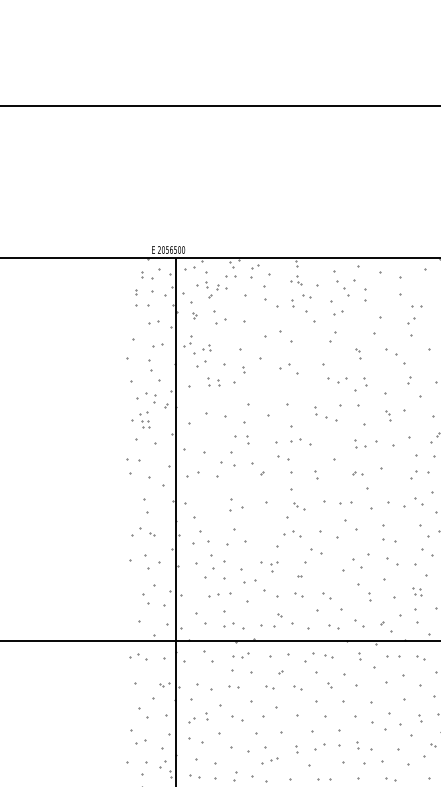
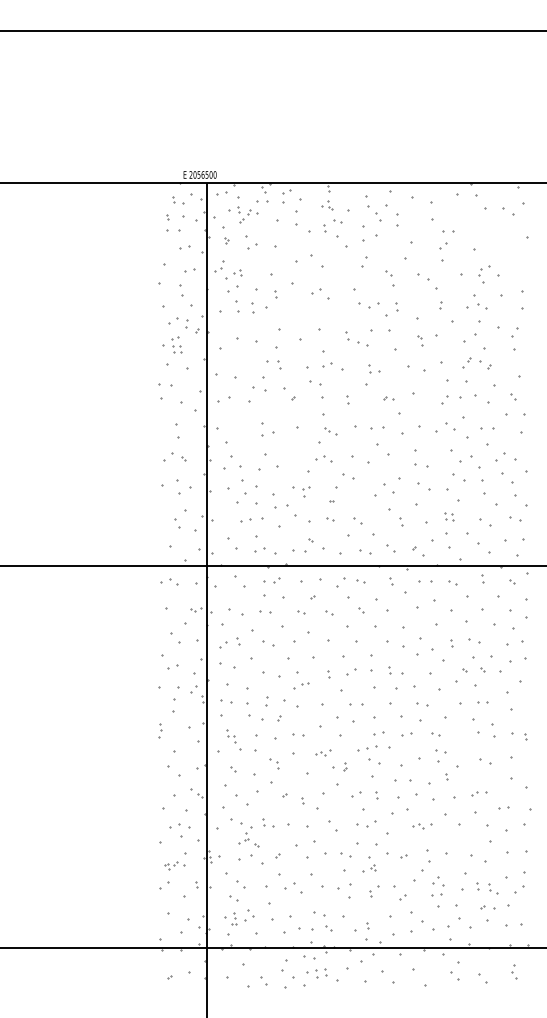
part: (337, 312) -> (369, 237), size x1.6
part: (358, 353) -> (390, 278), size x1.6
part: (213, 381) -> (245, 306), size x1.6
part: (360, 443) -> (374, 368), moved

